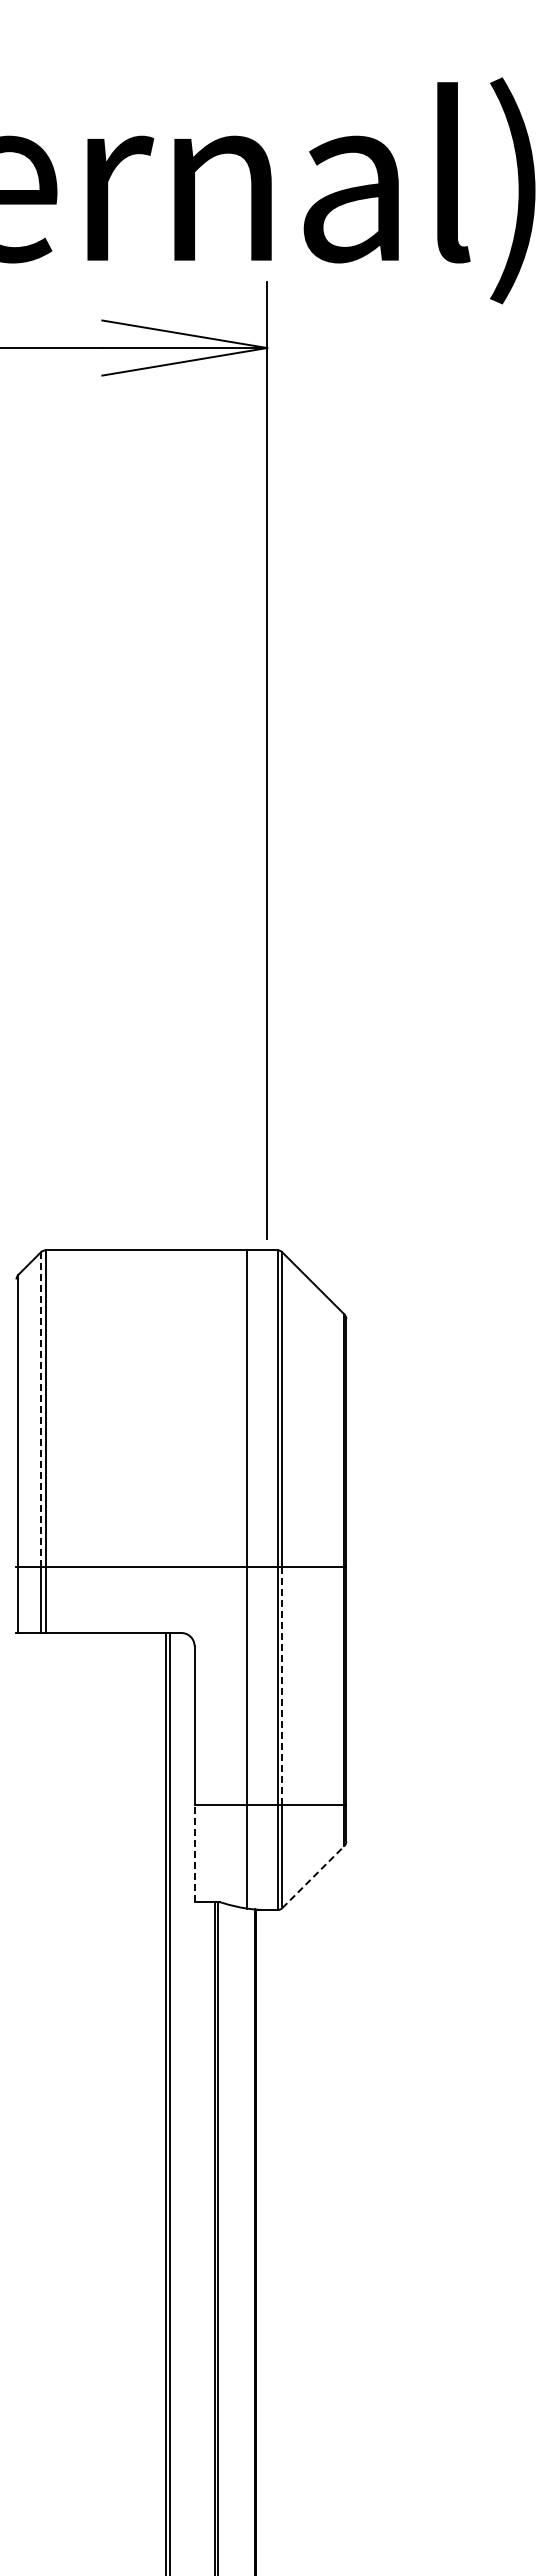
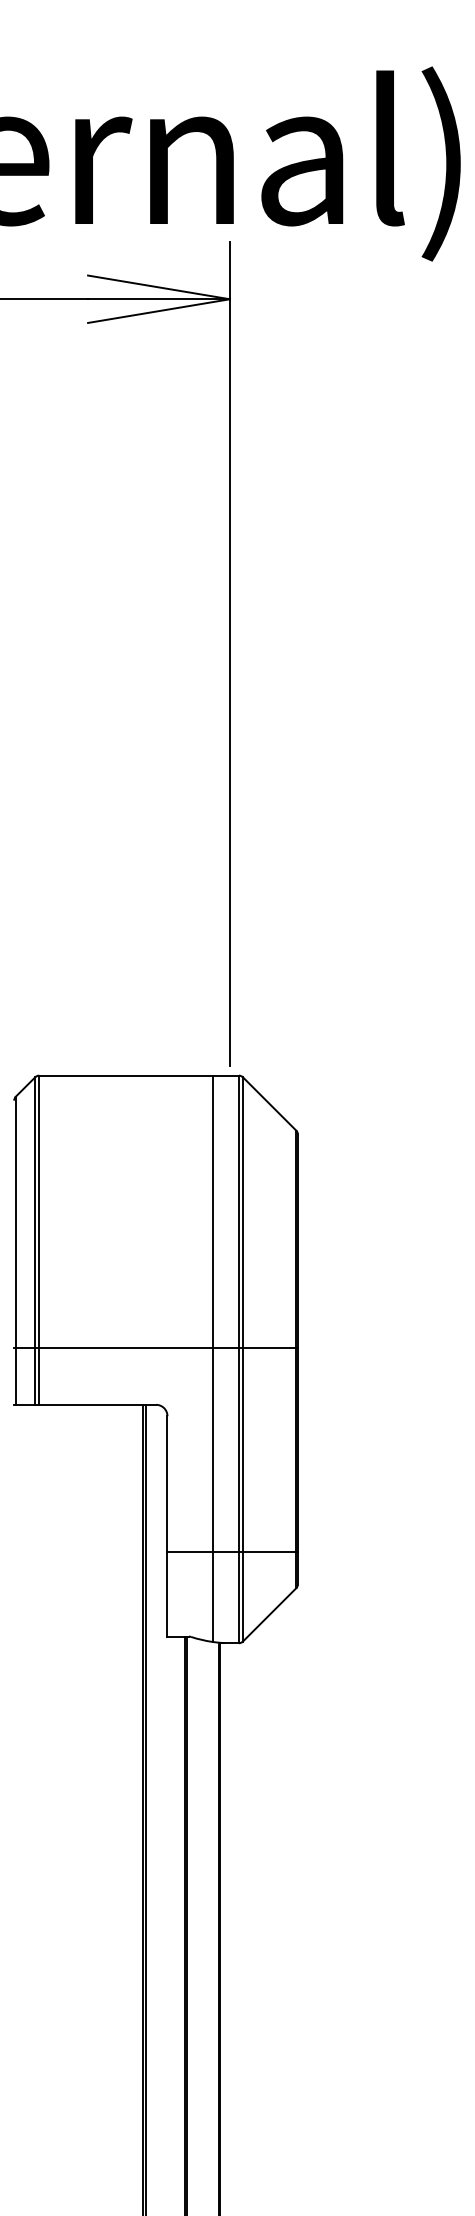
line: (40, 1409) -> (34, 1212), dashed -> solid
line: (282, 1685) -> (243, 1450), dashed -> solid
line: (194, 1853) -> (167, 1594), dashed -> solid
line: (313, 1877) -> (269, 1615), dashed -> solid

